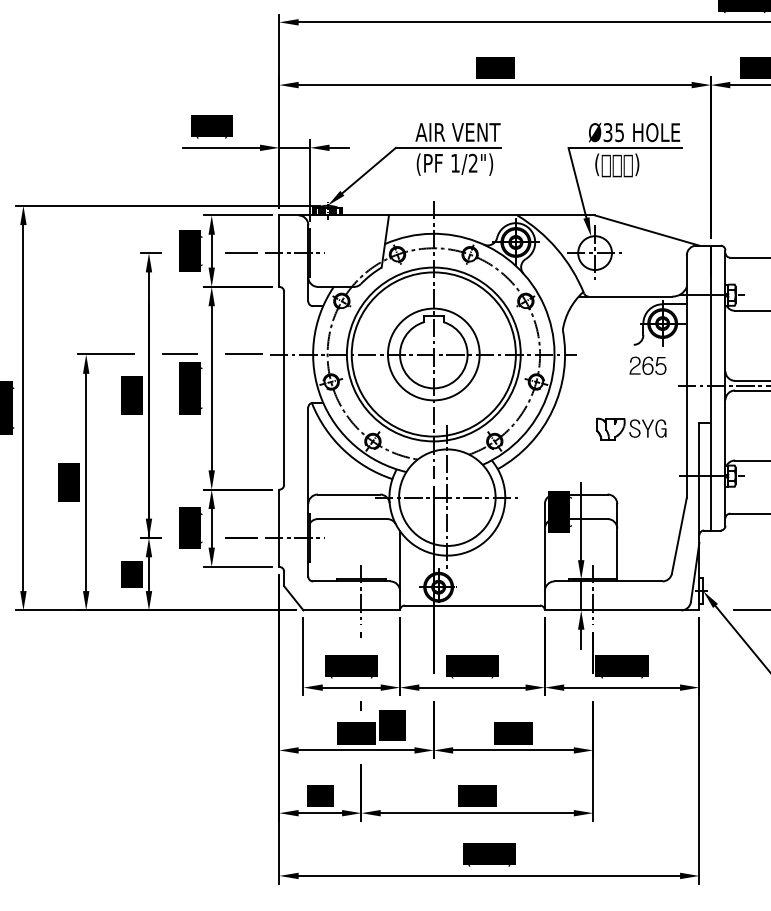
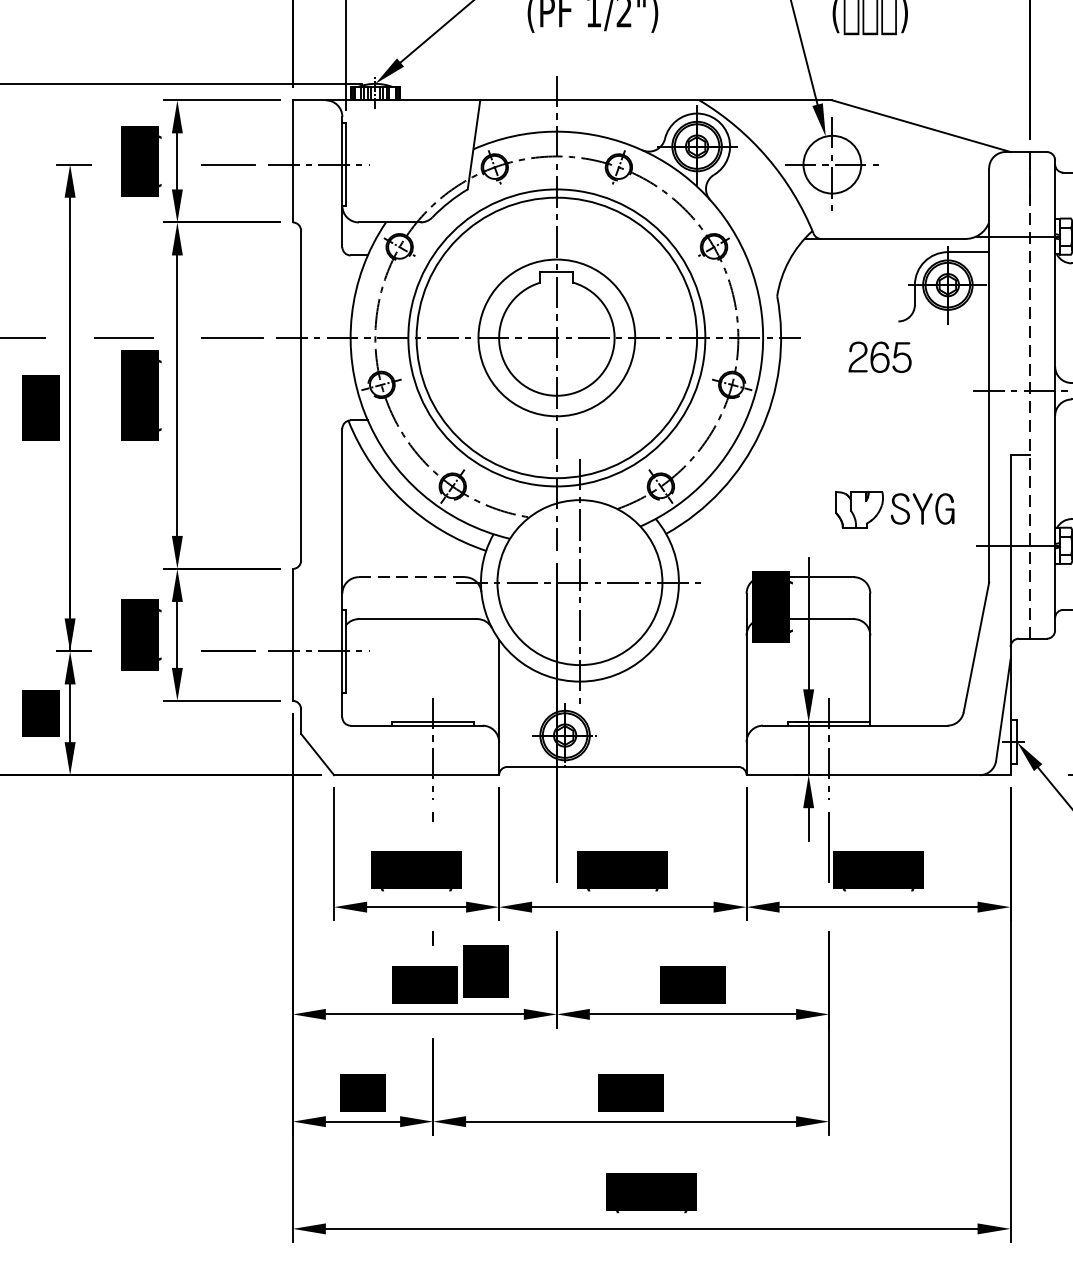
text: (647, 365) -> (879, 356), moved
line: (710, 387) -> (1029, 394), solid -> dashed
part: (631, 428) -> (894, 508), moved
line: (349, 494) -> (412, 577), solid -> dashed

